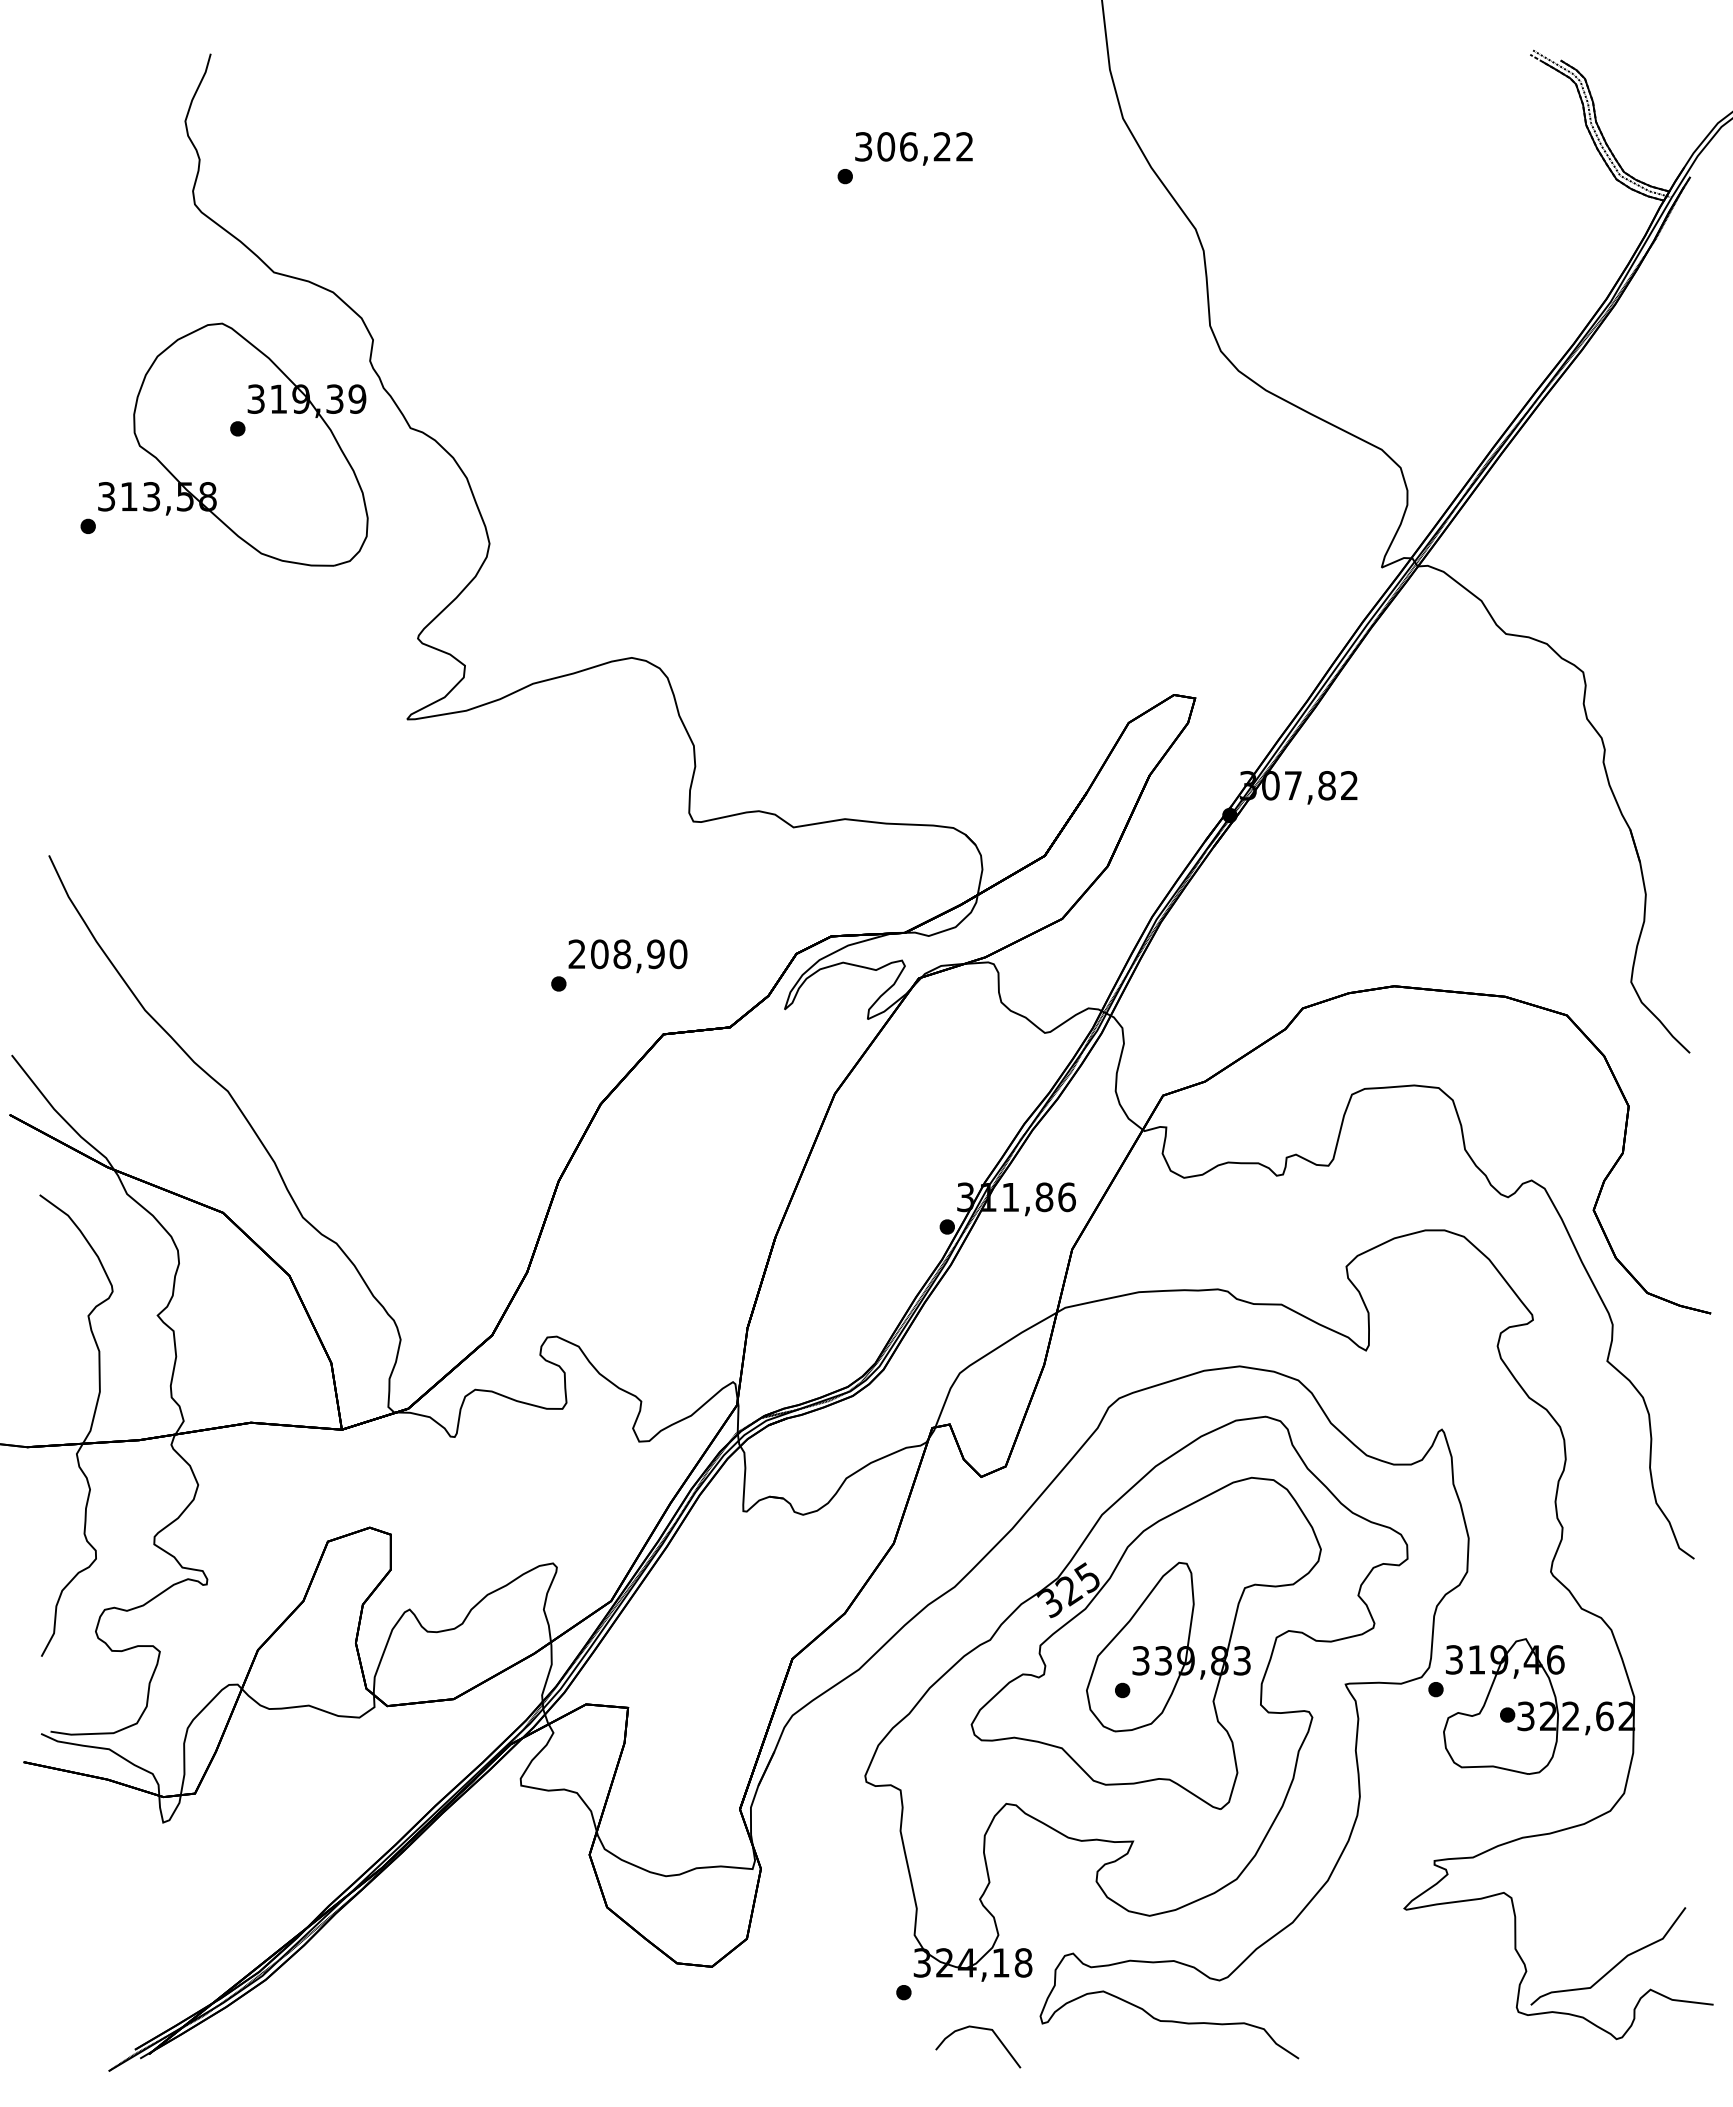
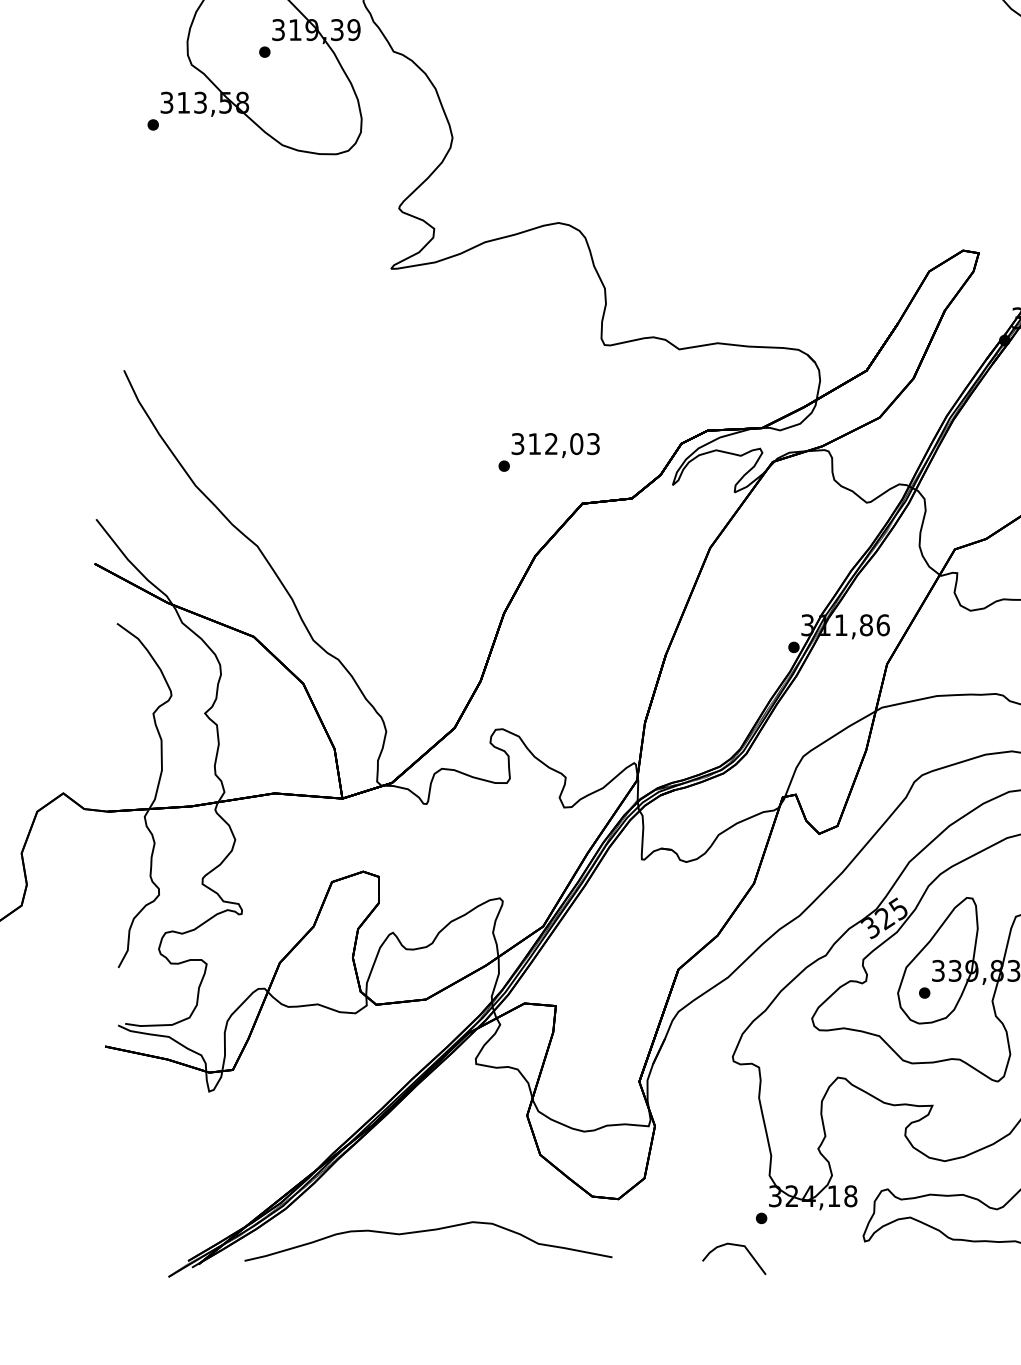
text: (627, 954) -> (555, 444), 208,90 -> 312,03
curve: (454, 2010) -> (426, 1231), added
curve: (981, 2029) -> (736, 1245), moved

